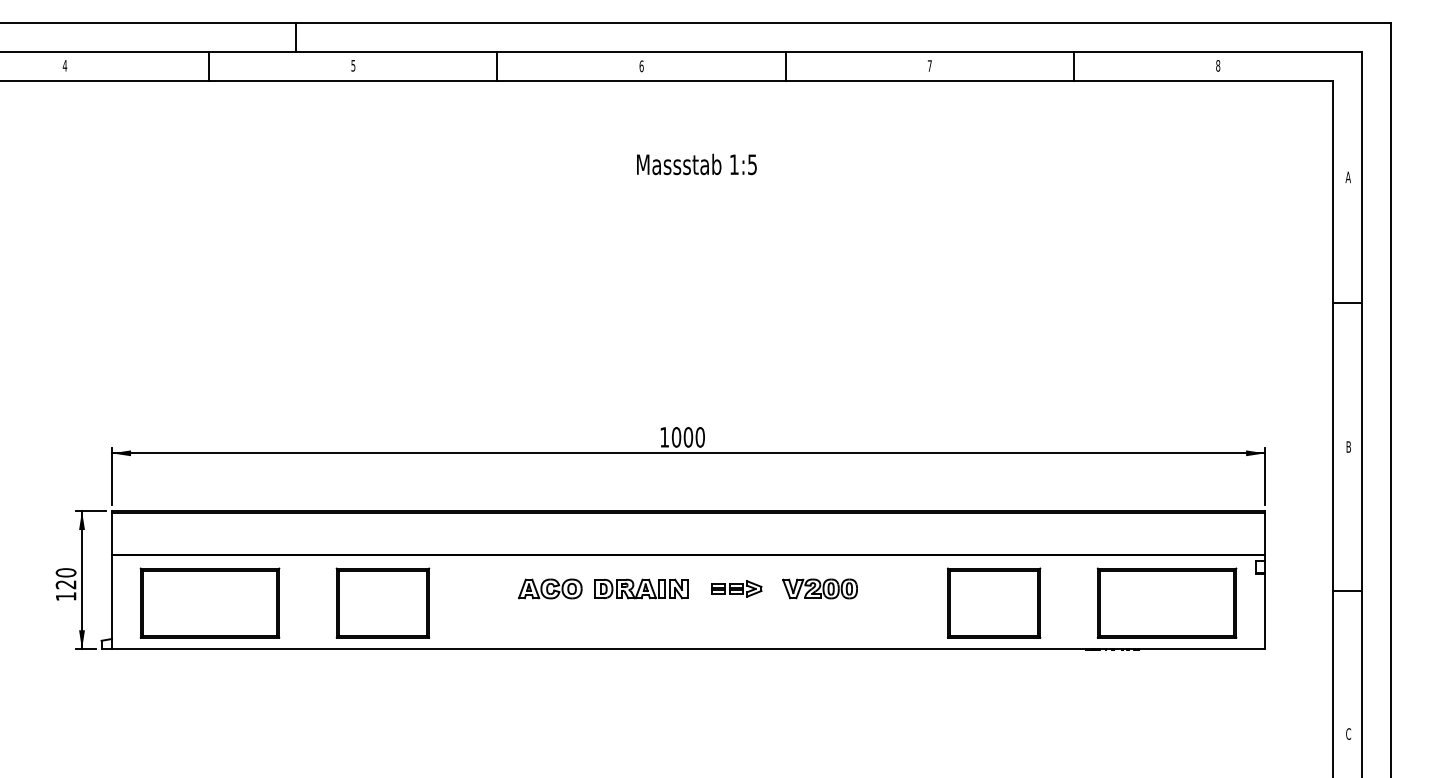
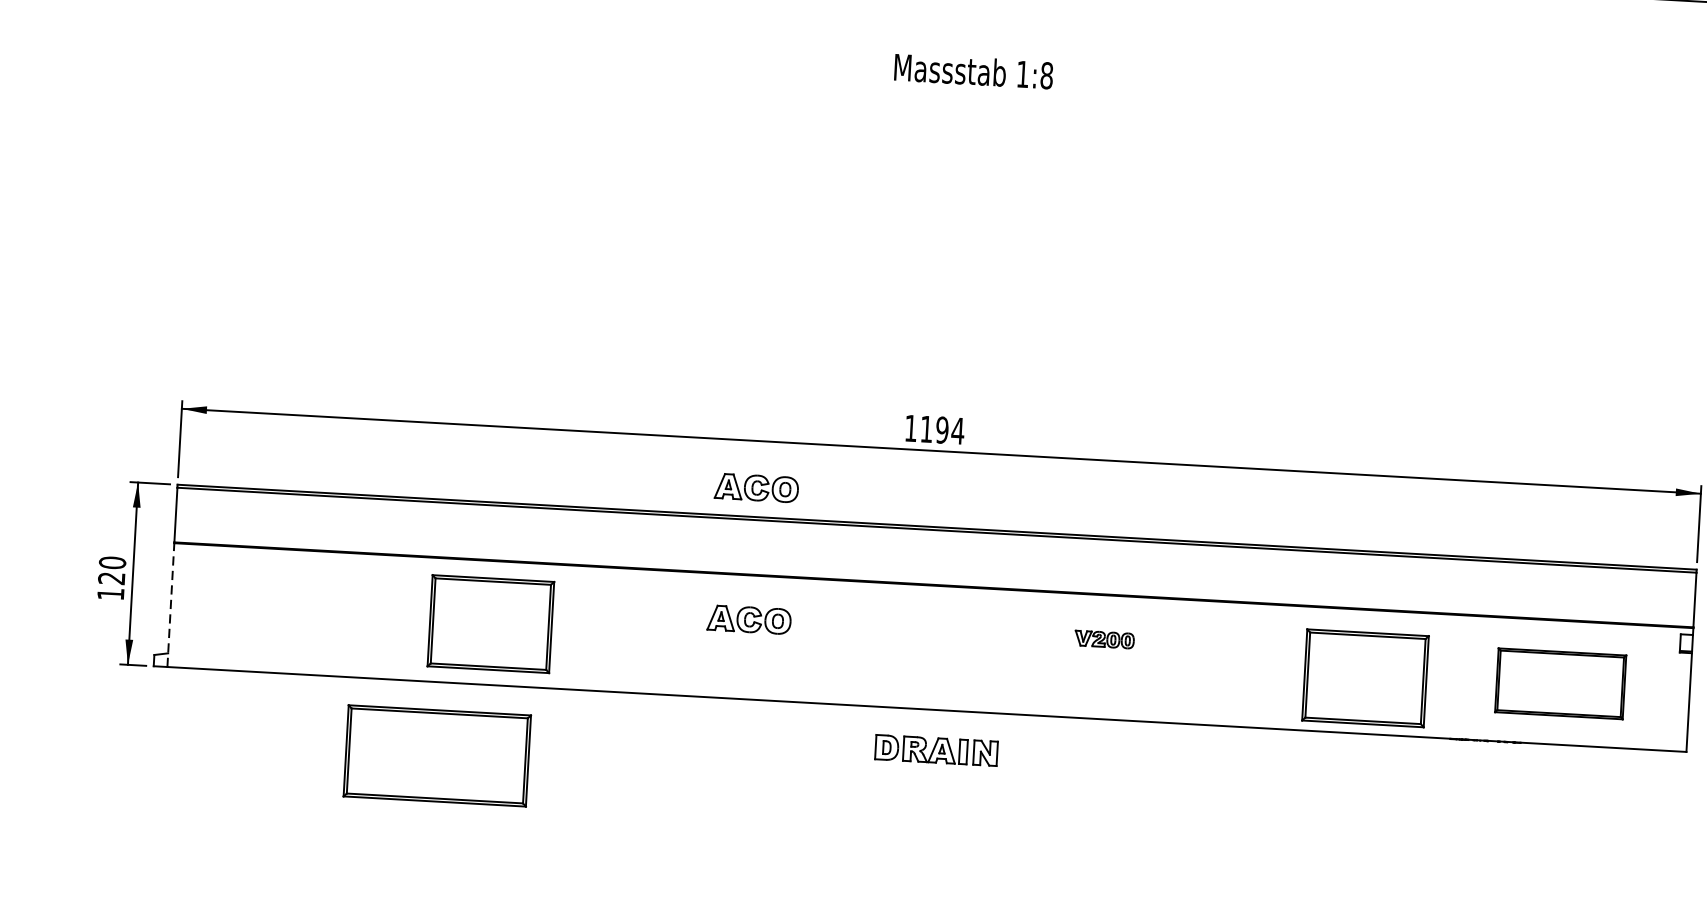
text: (752, 164) -> (1046, 75), 1:5 -> 1:8
text: (688, 437) -> (942, 430), 1000 -> 1194
part: (550, 488) -> (756, 487), added
part: (641, 588) -> (936, 749), moved
part: (736, 588) -> (994, 632), removed
part: (819, 588) -> (1103, 638), size x0.6
line: (112, 602) -> (171, 605), solid -> dashed
part: (209, 602) -> (436, 754), moved
part: (382, 602) -> (490, 623), moved
part: (993, 602) -> (1364, 677), moved
part: (1166, 602) -> (1560, 682), size x0.7

